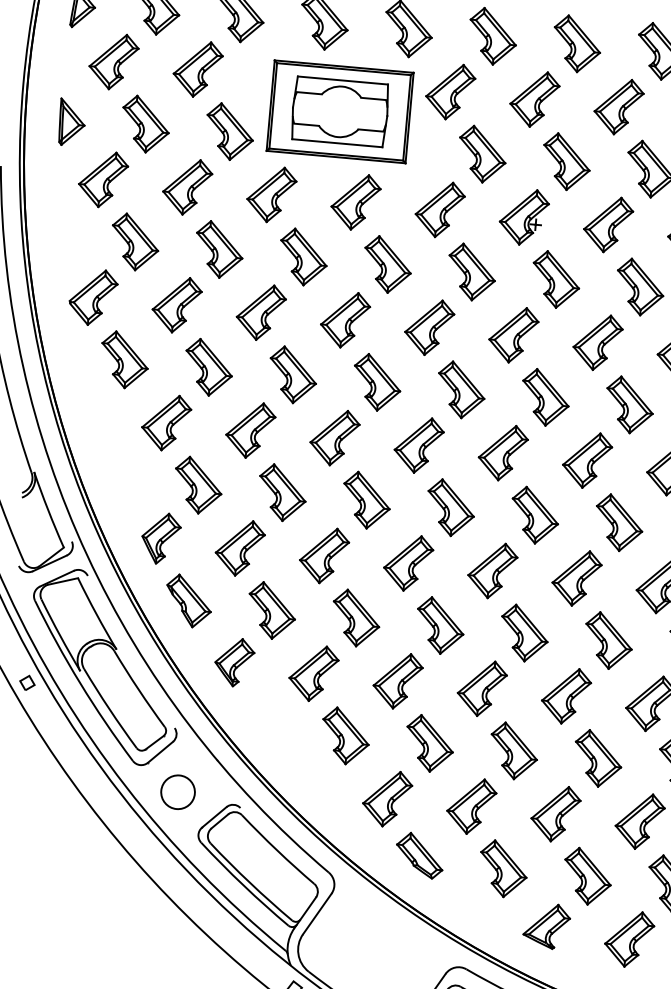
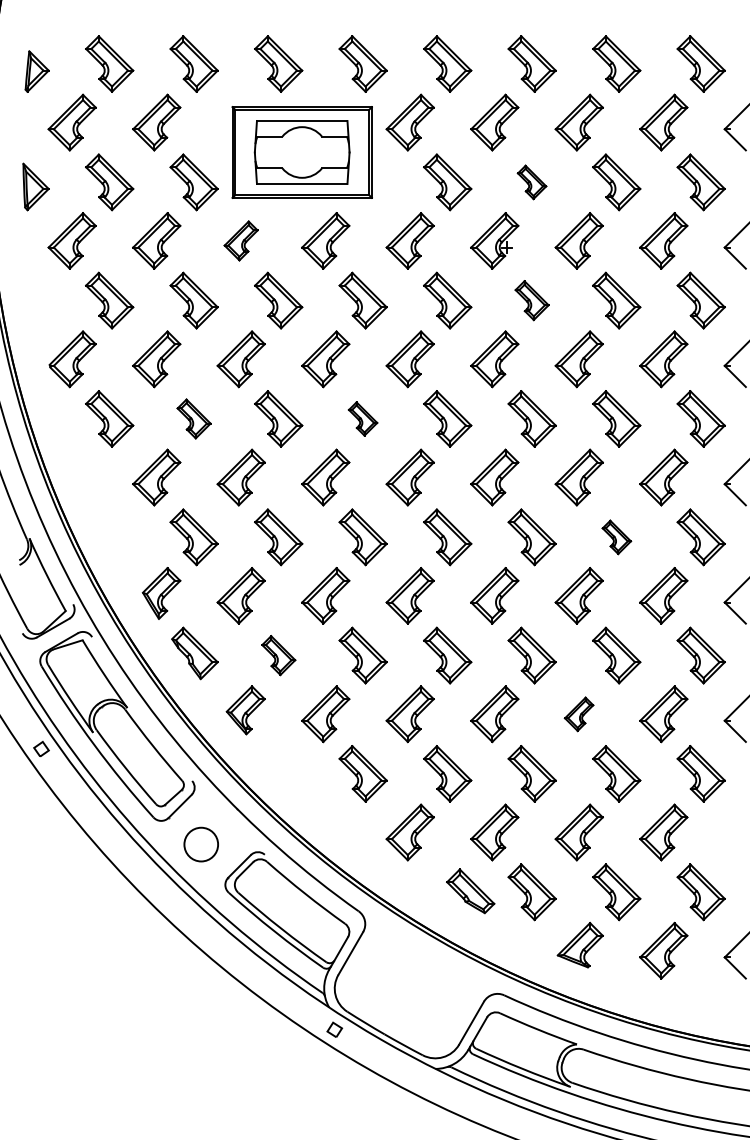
part: (565, 162) -> (531, 182), size x0.6
part: (270, 194) -> (240, 240), size x0.7
part: (555, 279) -> (531, 300), size x0.7
part: (208, 367) -> (193, 418), size x0.7
part: (376, 382) -> (362, 418), size x0.6
part: (618, 523) -> (616, 537), size x0.6
part: (271, 610) -> (278, 655), size x0.7
part: (565, 696) -> (578, 714), size x0.6
part: (419, 855) -> (470, 891), moved

